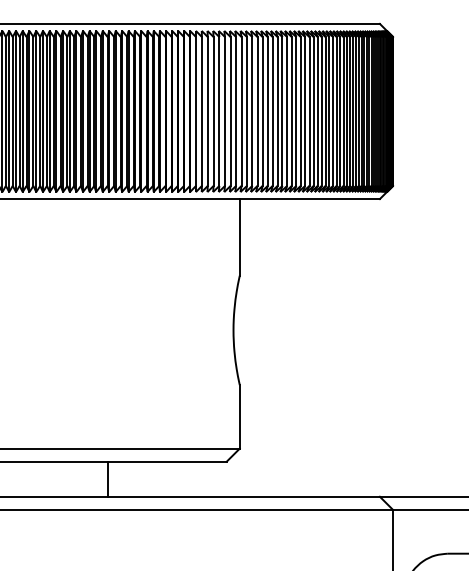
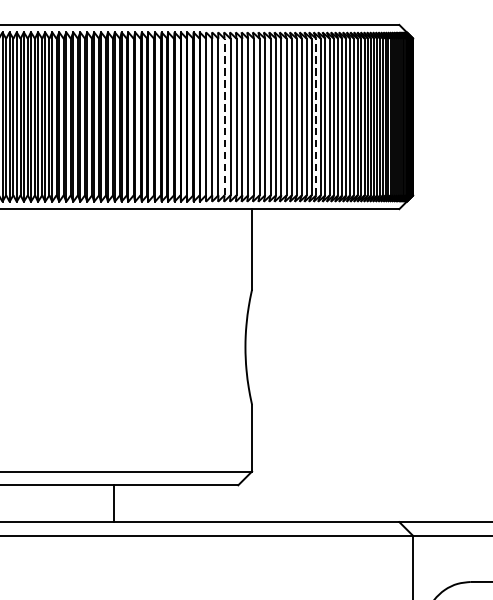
line: (213, 110) -> (224, 116), solid -> dashed
line: (300, 110) -> (315, 116), solid -> dashed

